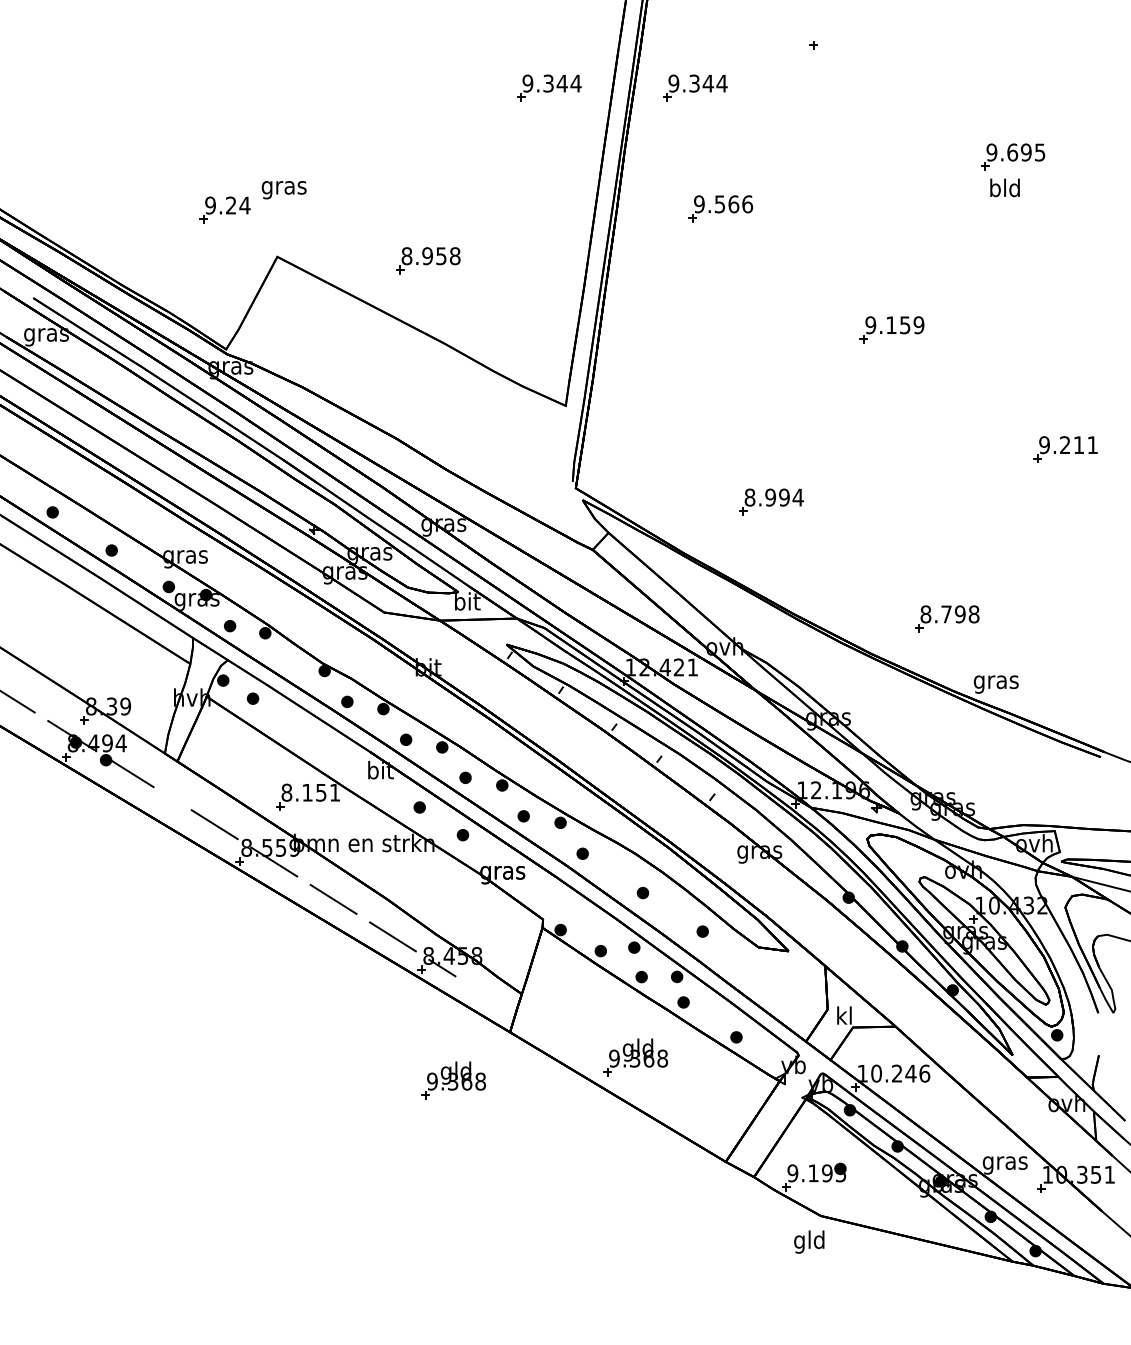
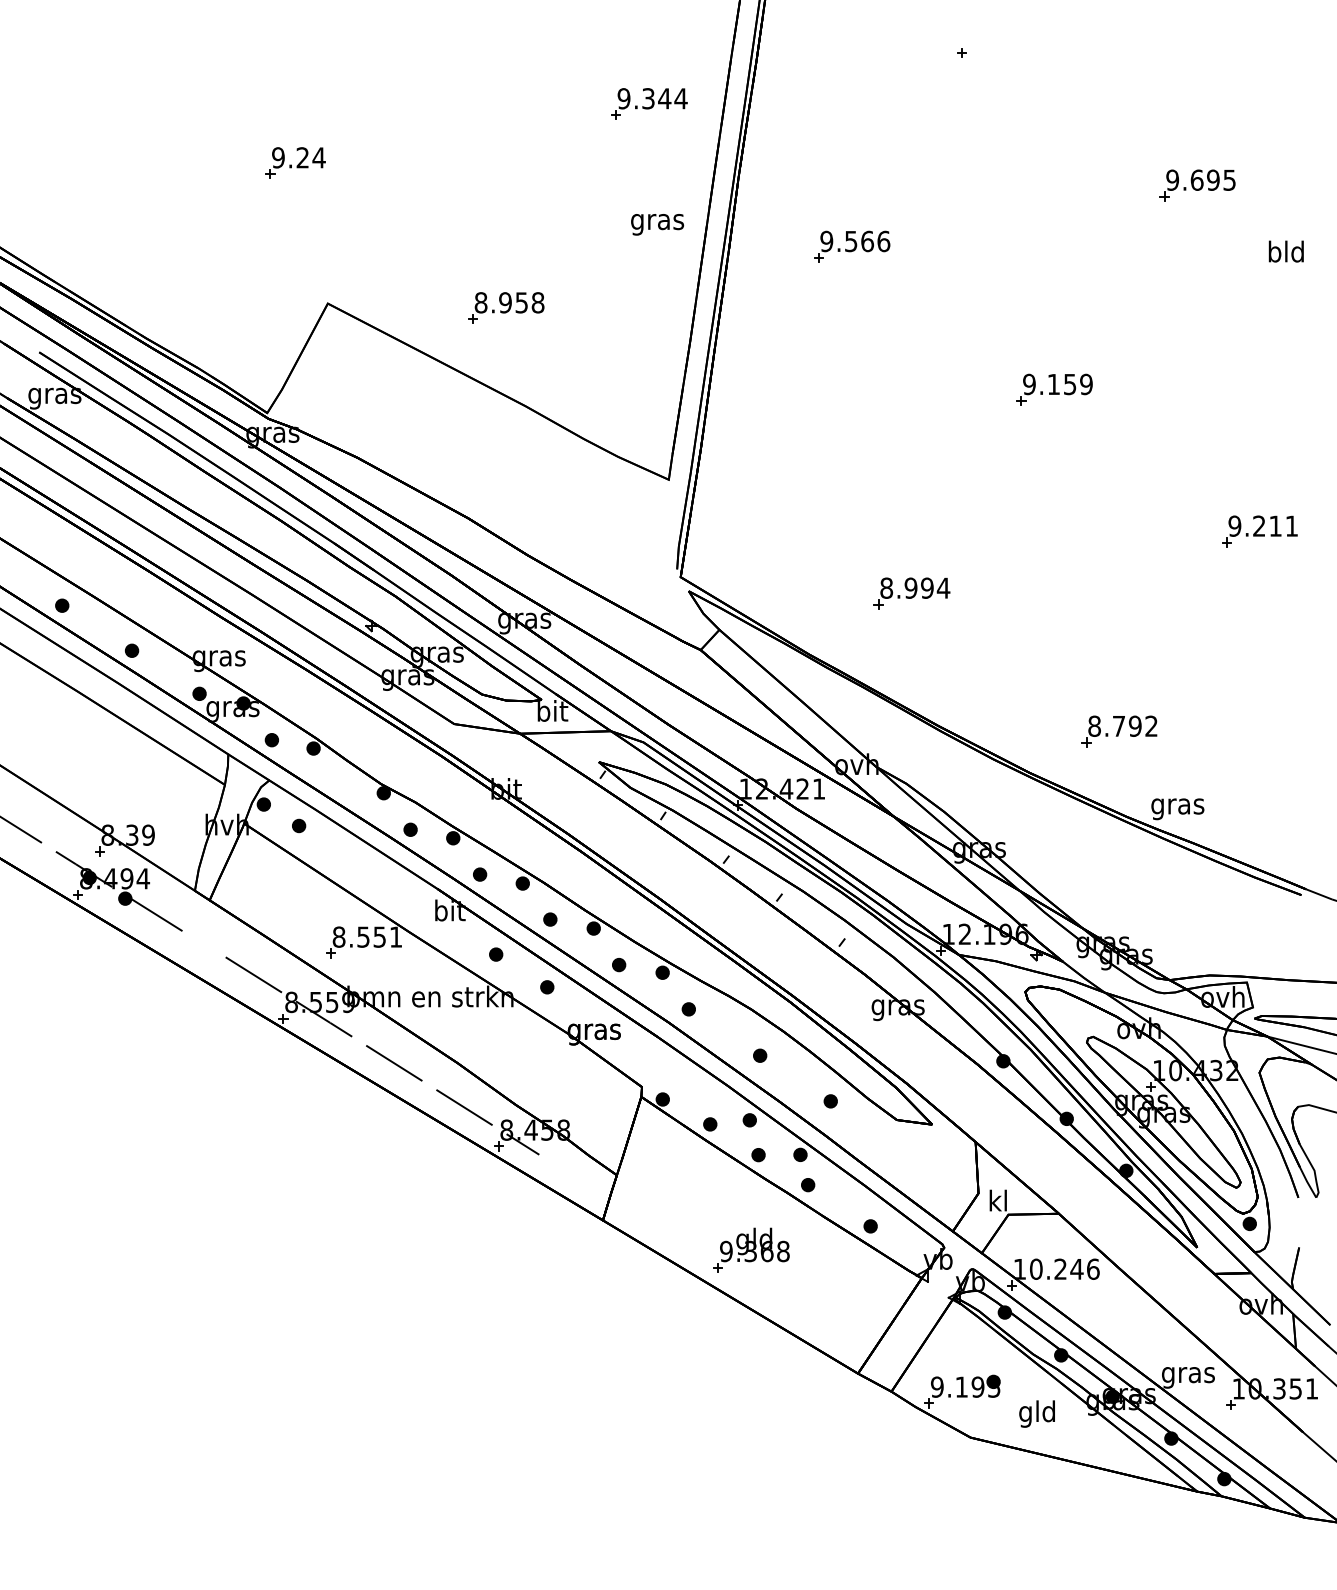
part: (695, 87) -> (822, 103), removed
text: (1004, 187) -> (1285, 251), moved
text: (283, 190) -> (656, 225), moved
part: (224, 209) -> (294, 162), moved
text: (973, 614) -> (1150, 726), 8.798 -> 8.792
text: (307, 792) -> (363, 936), 8.151 -> 8.551
part: (453, 1080) -> (536, 1277), removed
text: (809, 1241) -> (1037, 1413), moved

